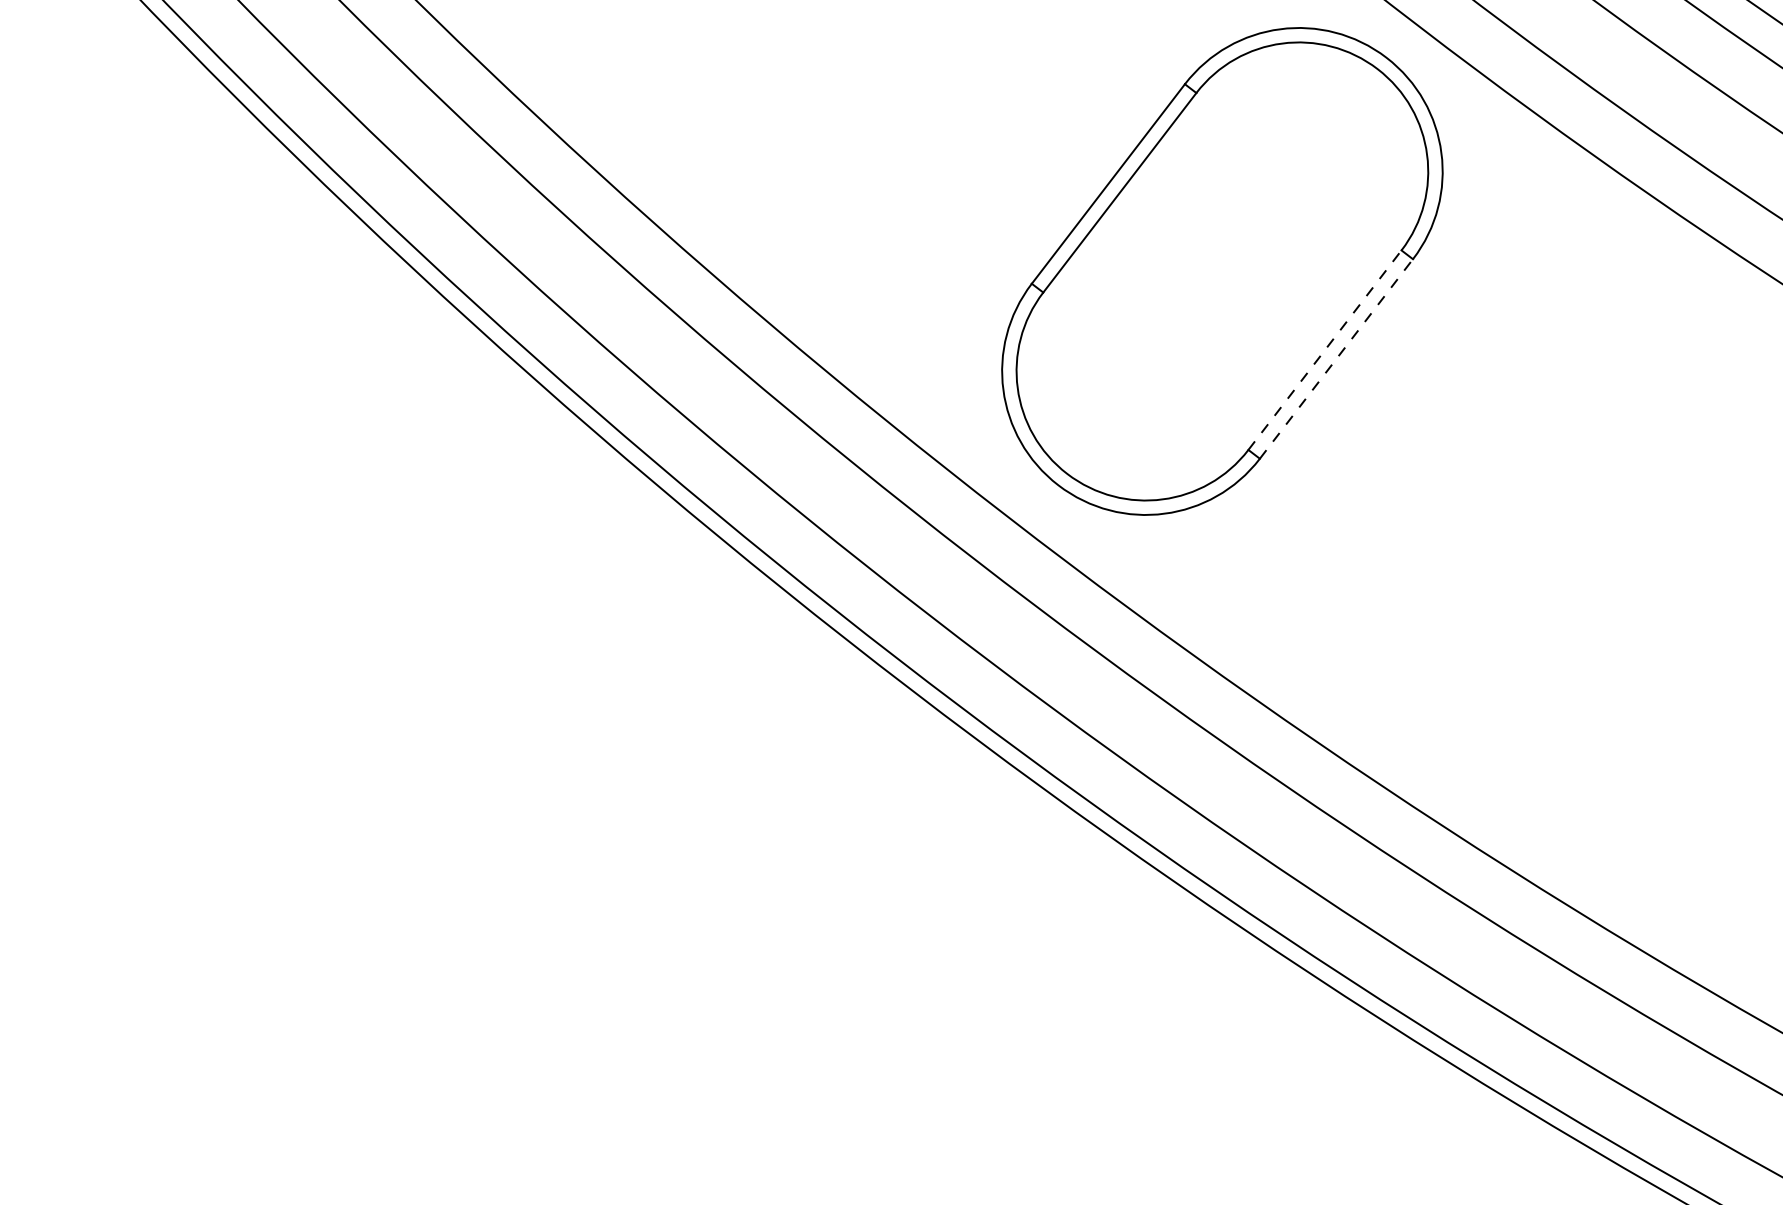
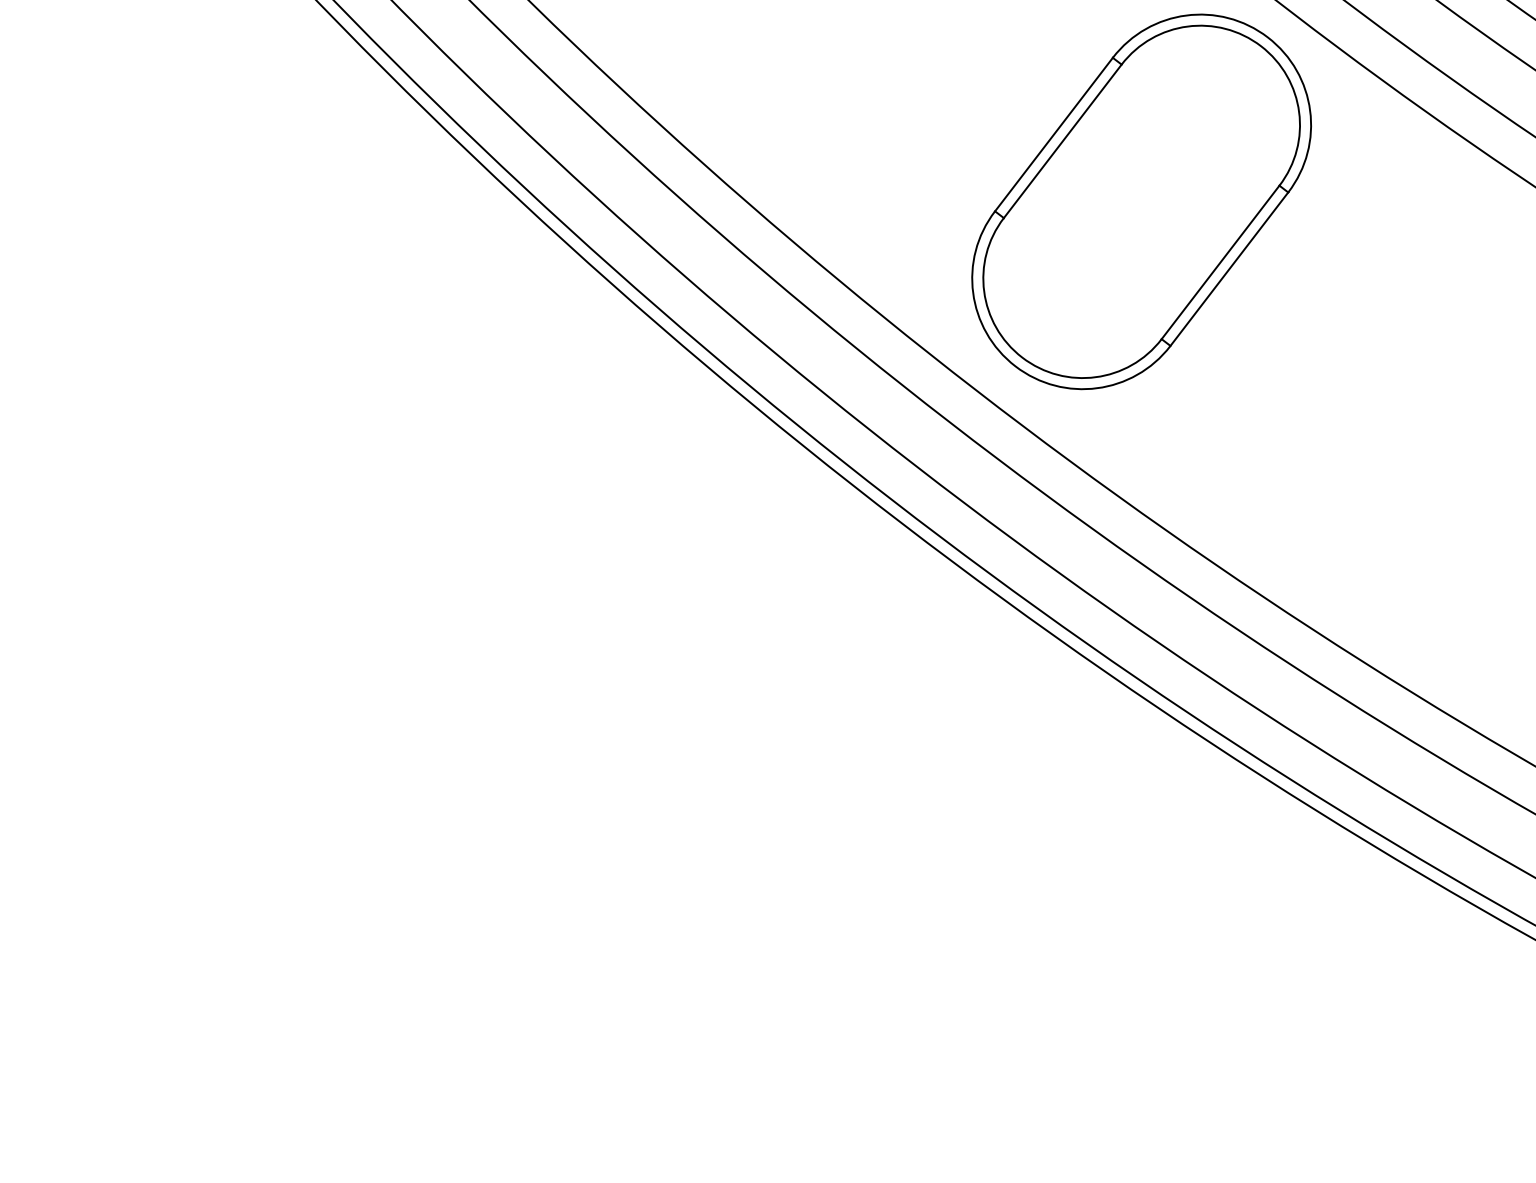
line: (1324, 350) -> (1220, 262), dashed -> solid
line: (1336, 359) -> (1229, 269), dashed -> solid

